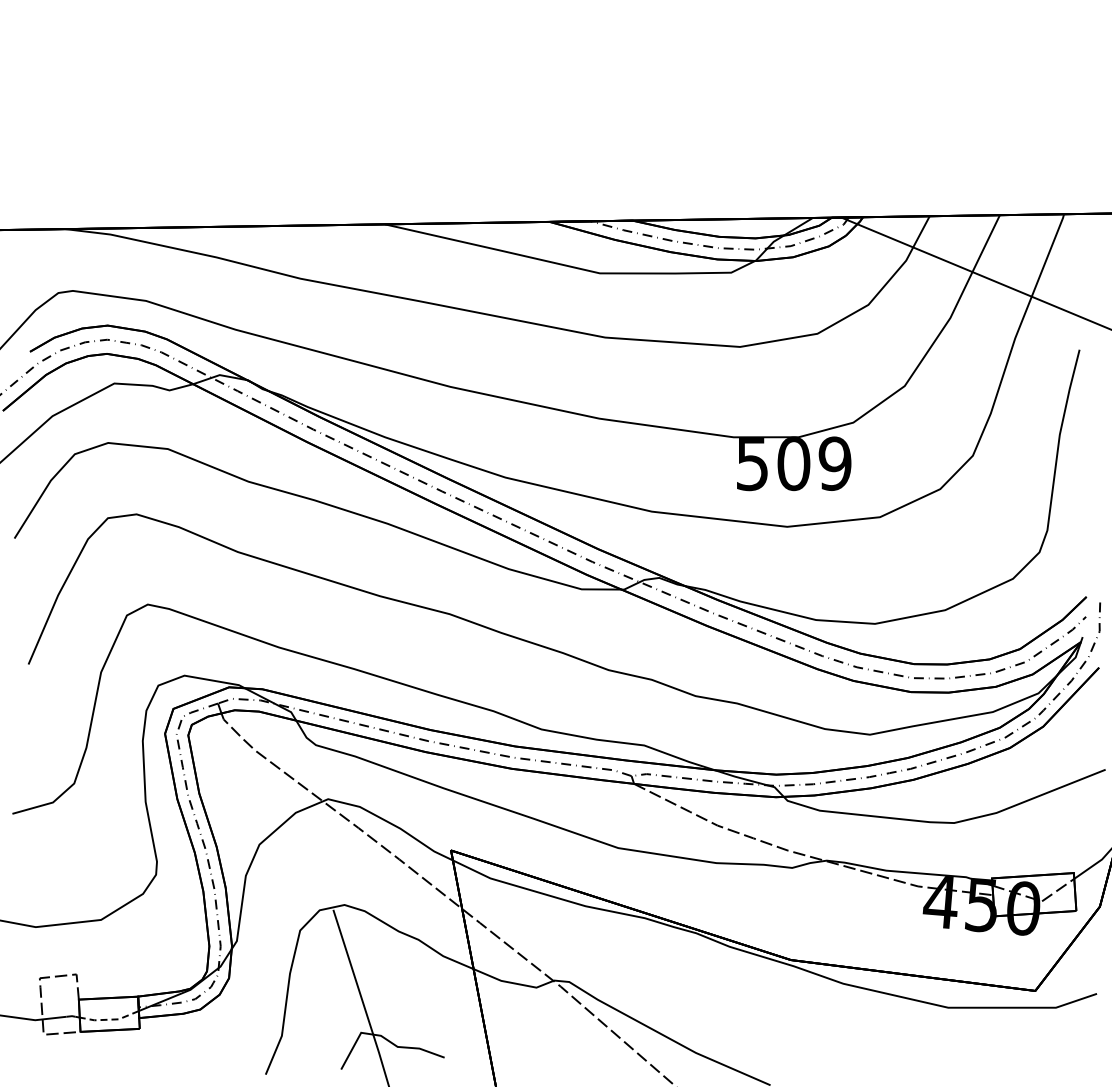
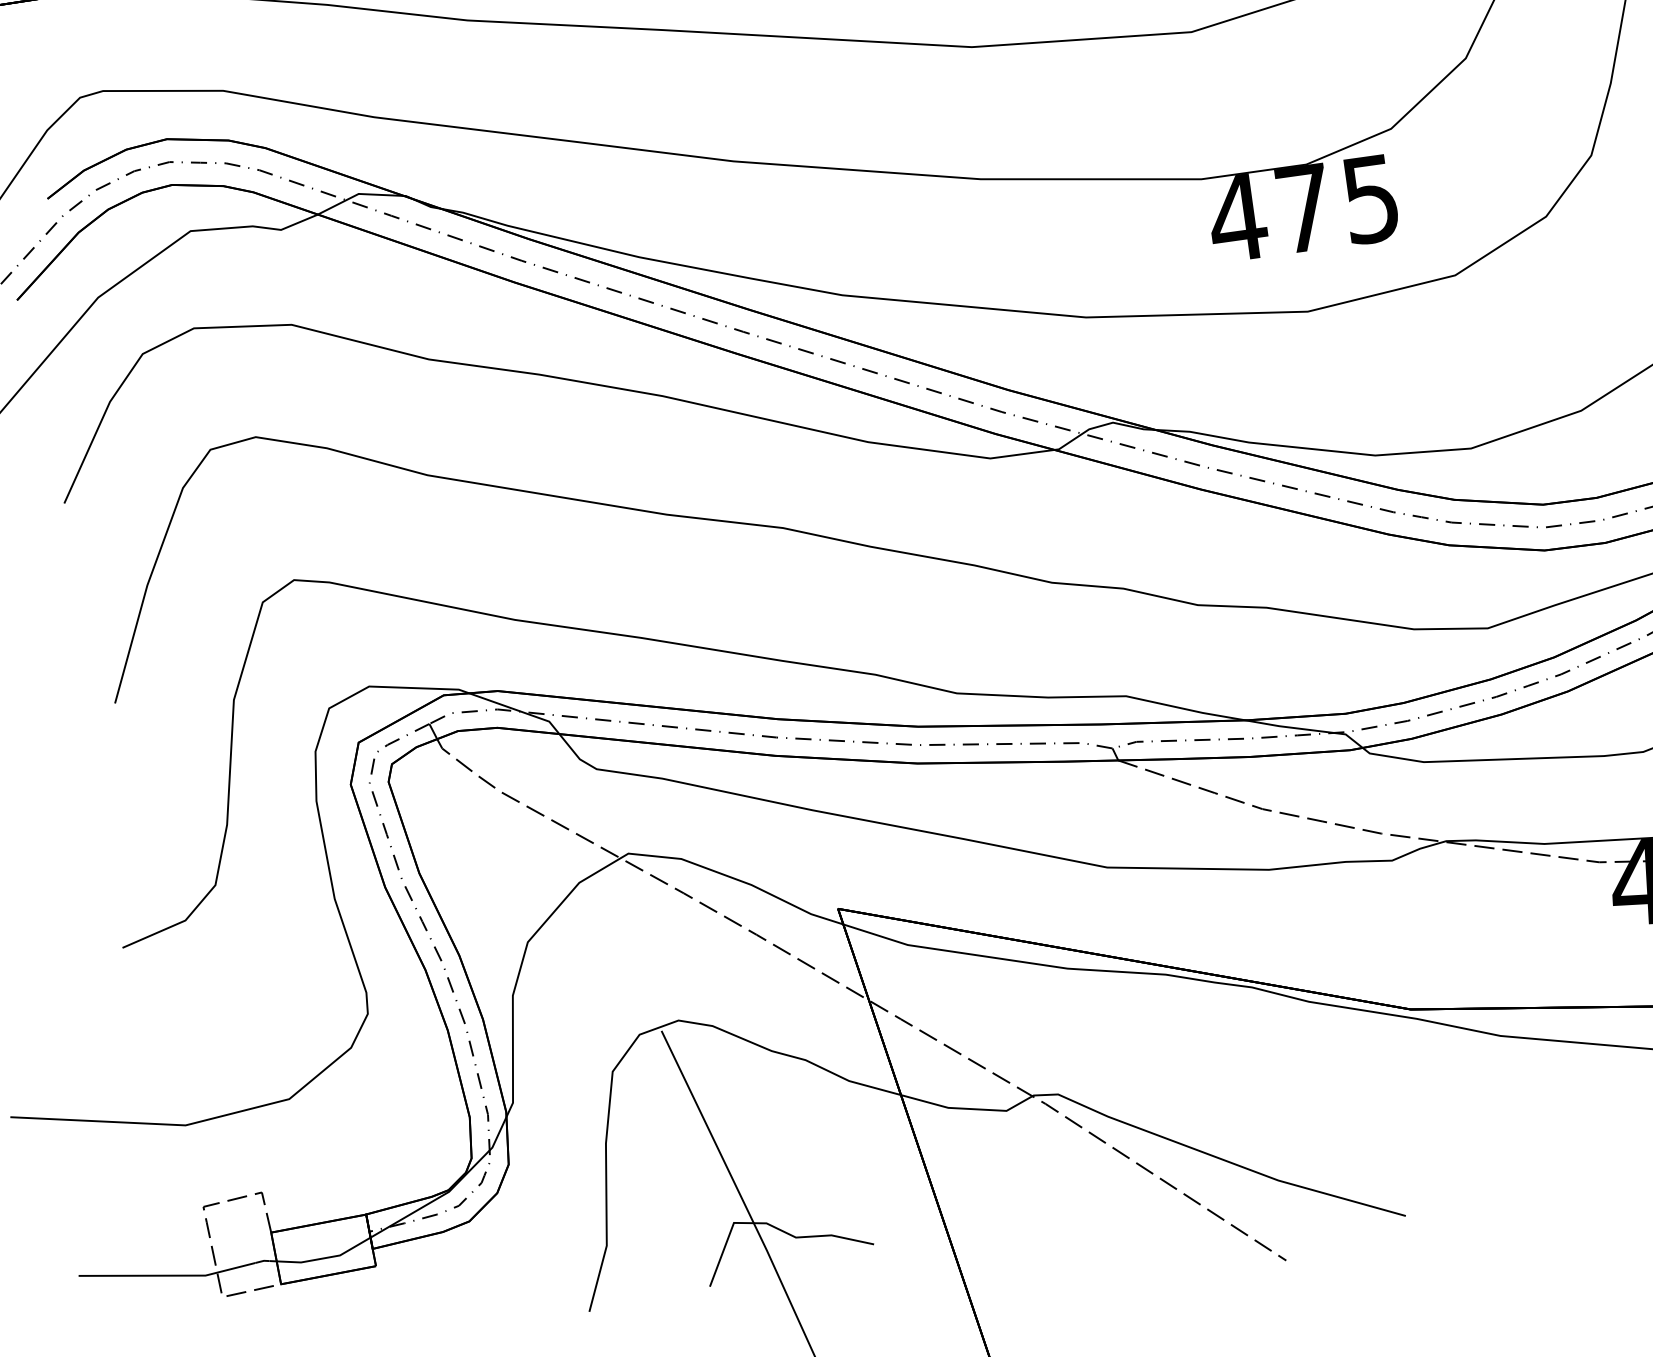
text: (793, 463) -> (1303, 208), 509 -> 475
line: (110, 1019) -> (326, 1257), dashed -> solid

